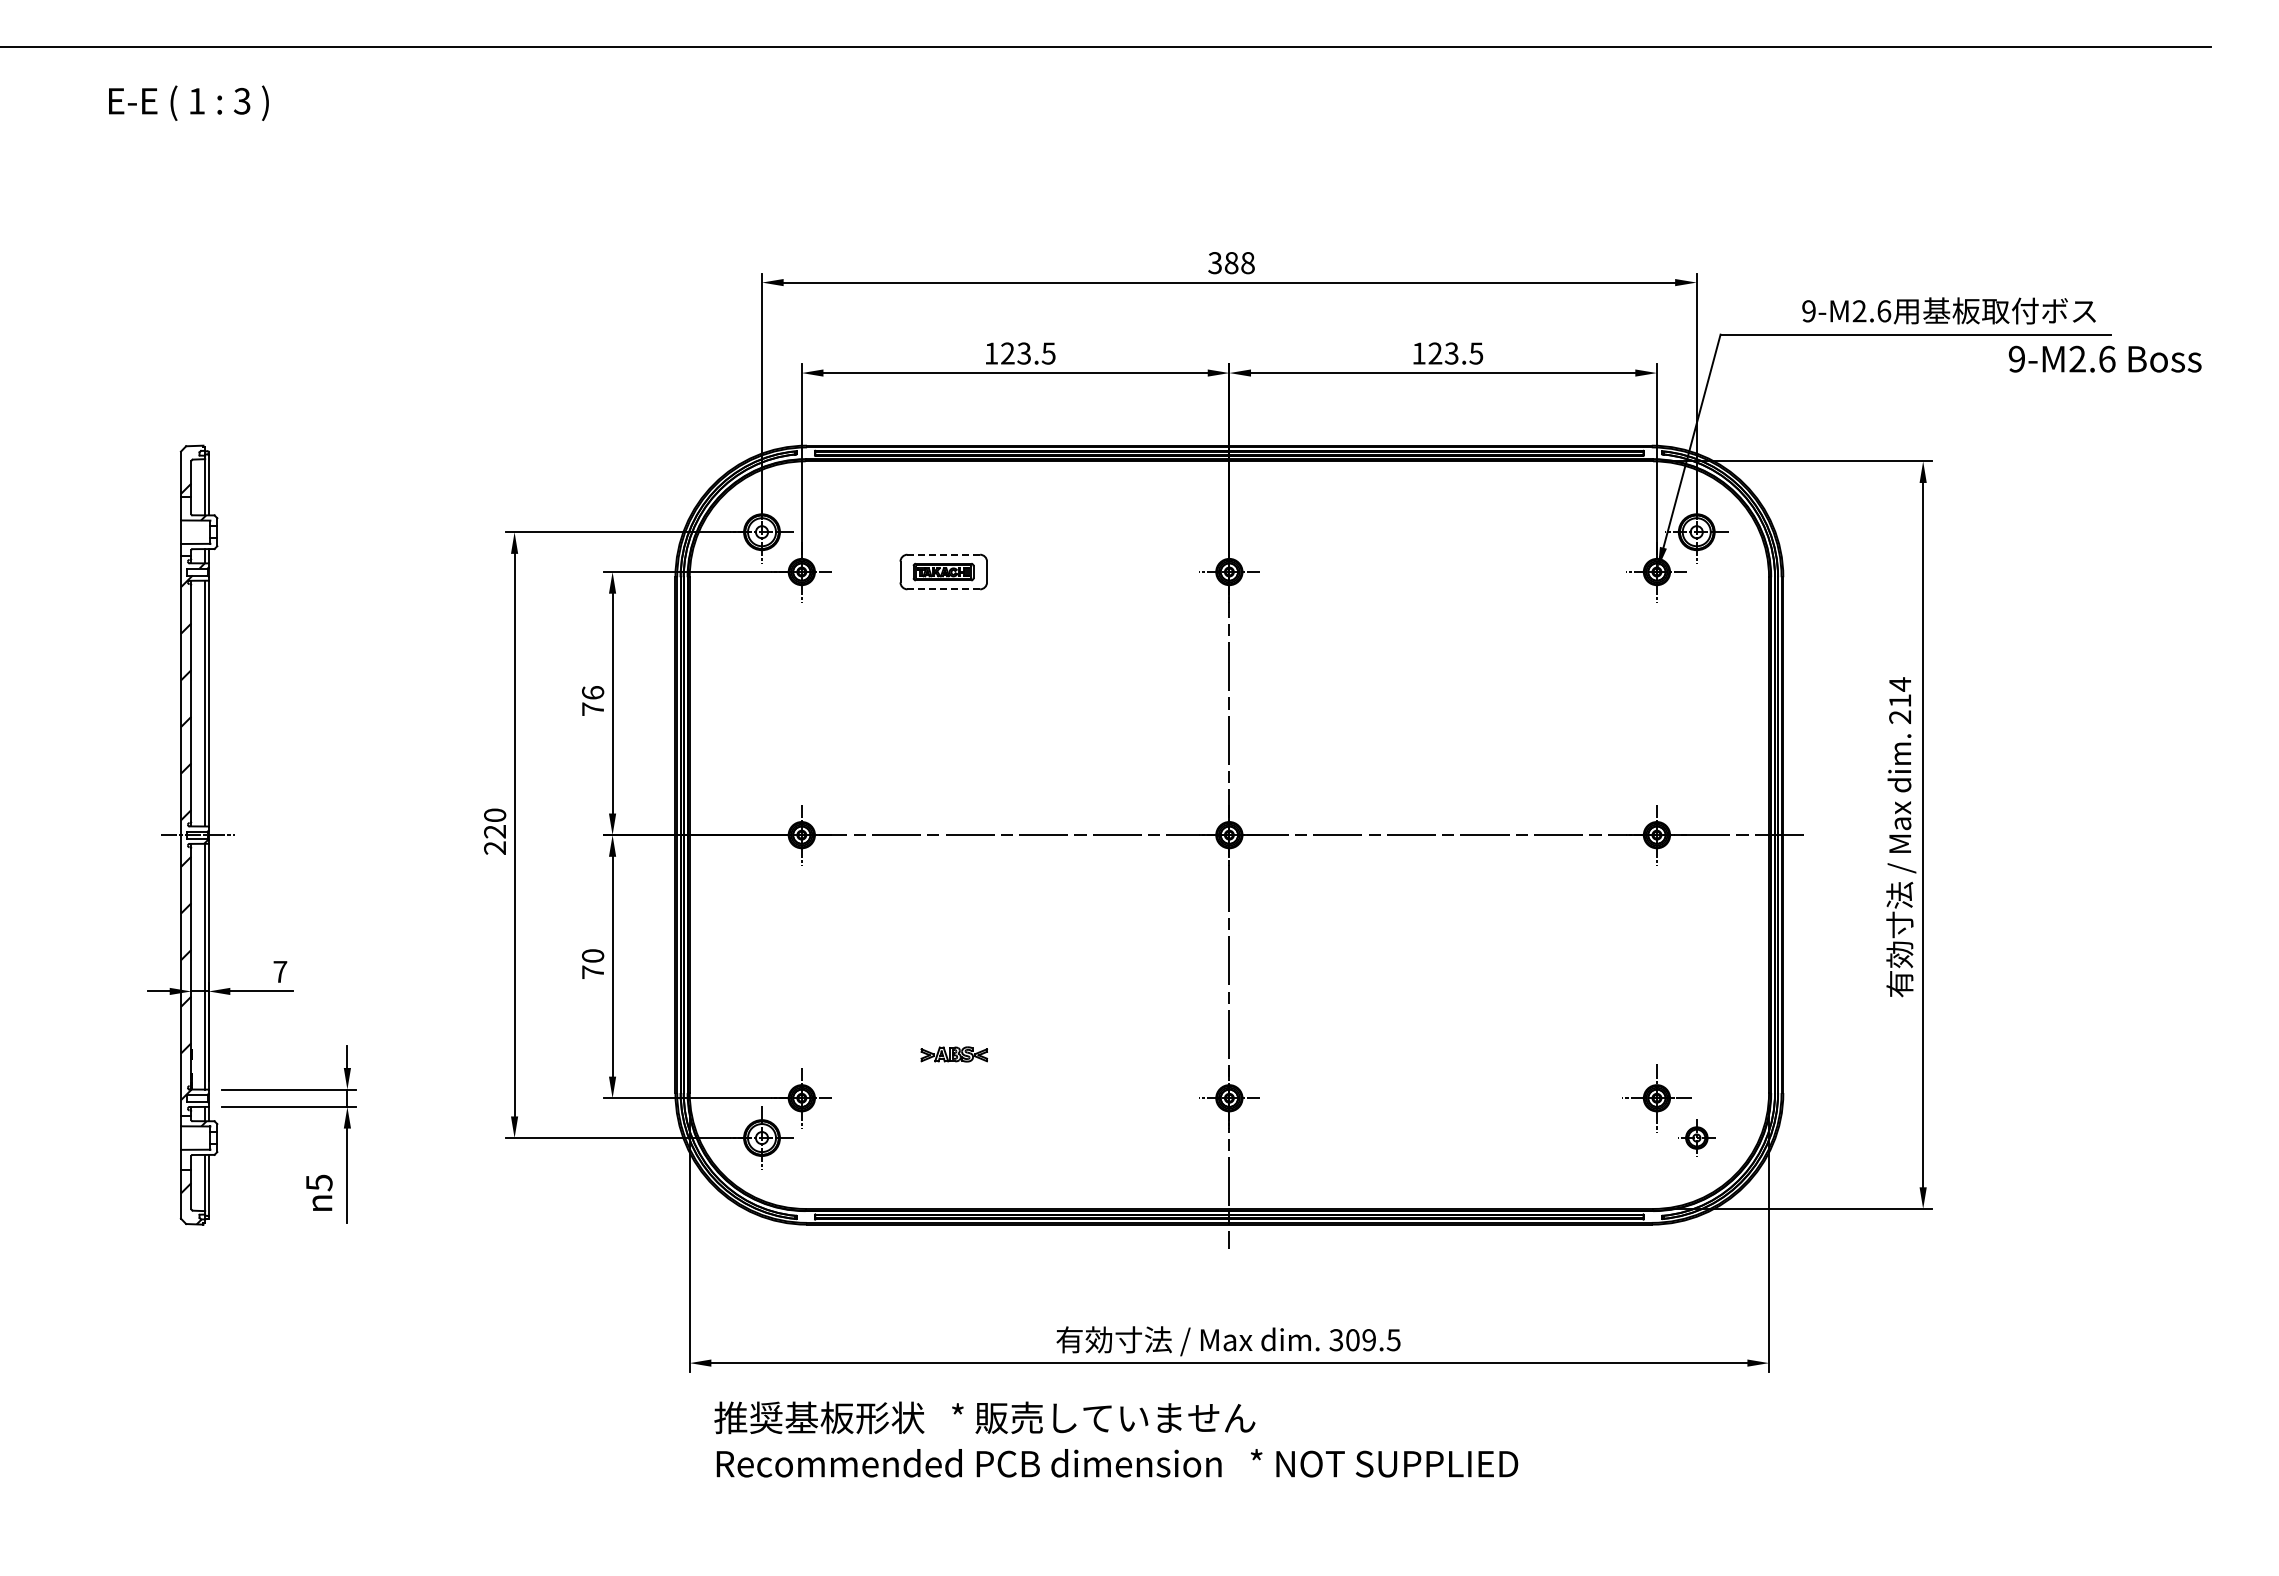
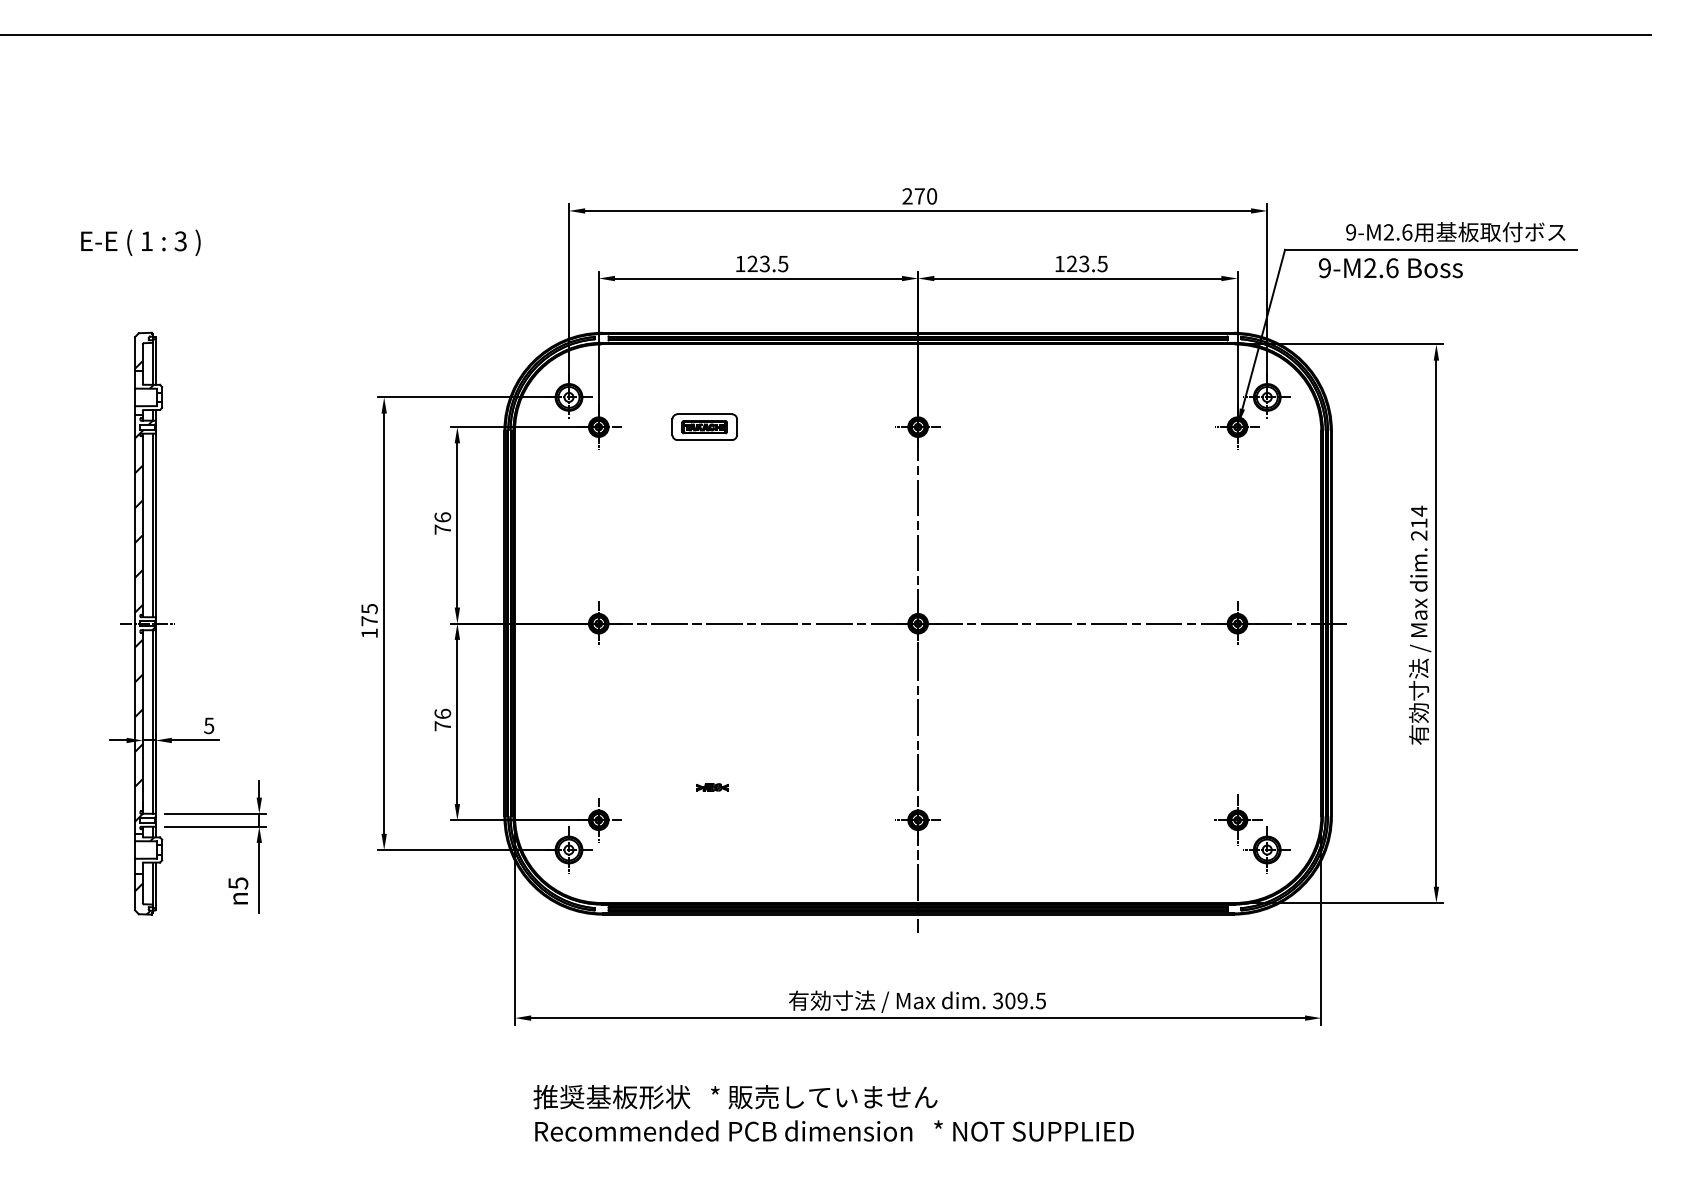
text: (188, 102) -> (140, 242), moved
text: (1231, 263) -> (919, 196), 388 -> 270
text: (2104, 358) -> (1390, 267), moved
line: (944, 554) -> (705, 414), dashed -> solid
line: (943, 589) -> (704, 440), dashed -> solid
text: (495, 831) -> (369, 620), 220 -> 175
text: (593, 955) -> (443, 713), 70 -> 76
text: (280, 972) -> (209, 726), 7 -> 5
part: (953, 1053) -> (712, 786), size x0.62
part: (1696, 1137) -> (1267, 849), size x1.67
text: (1116, 1439) -> (833, 1113), moved

